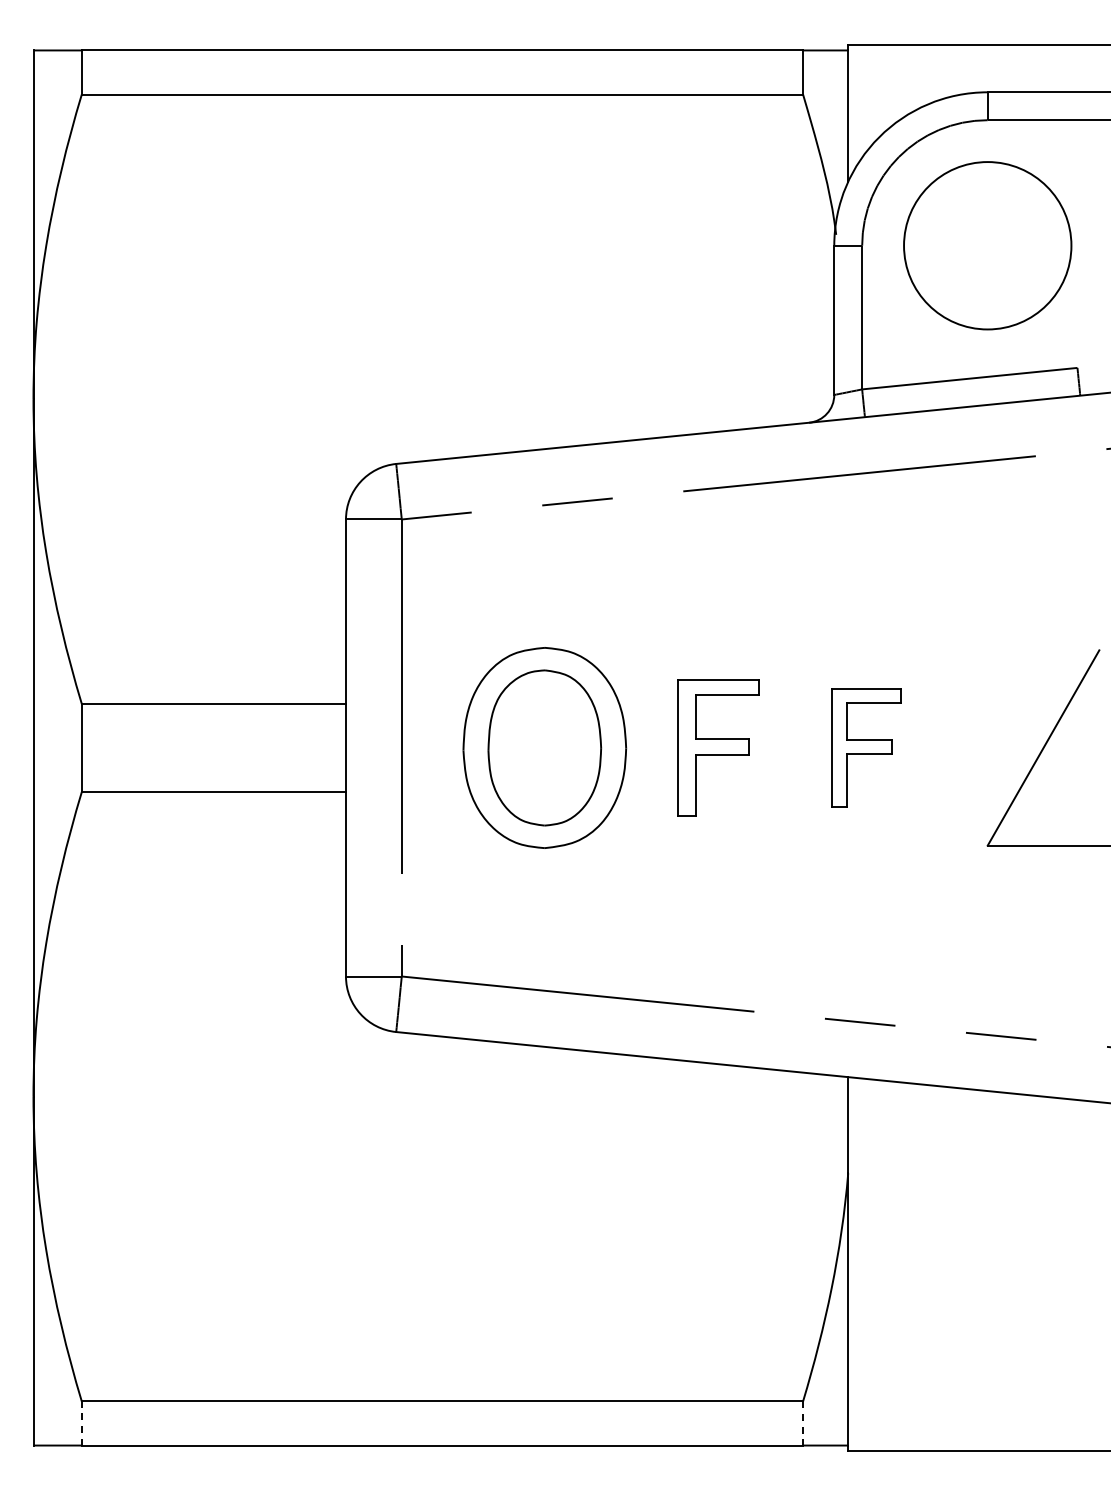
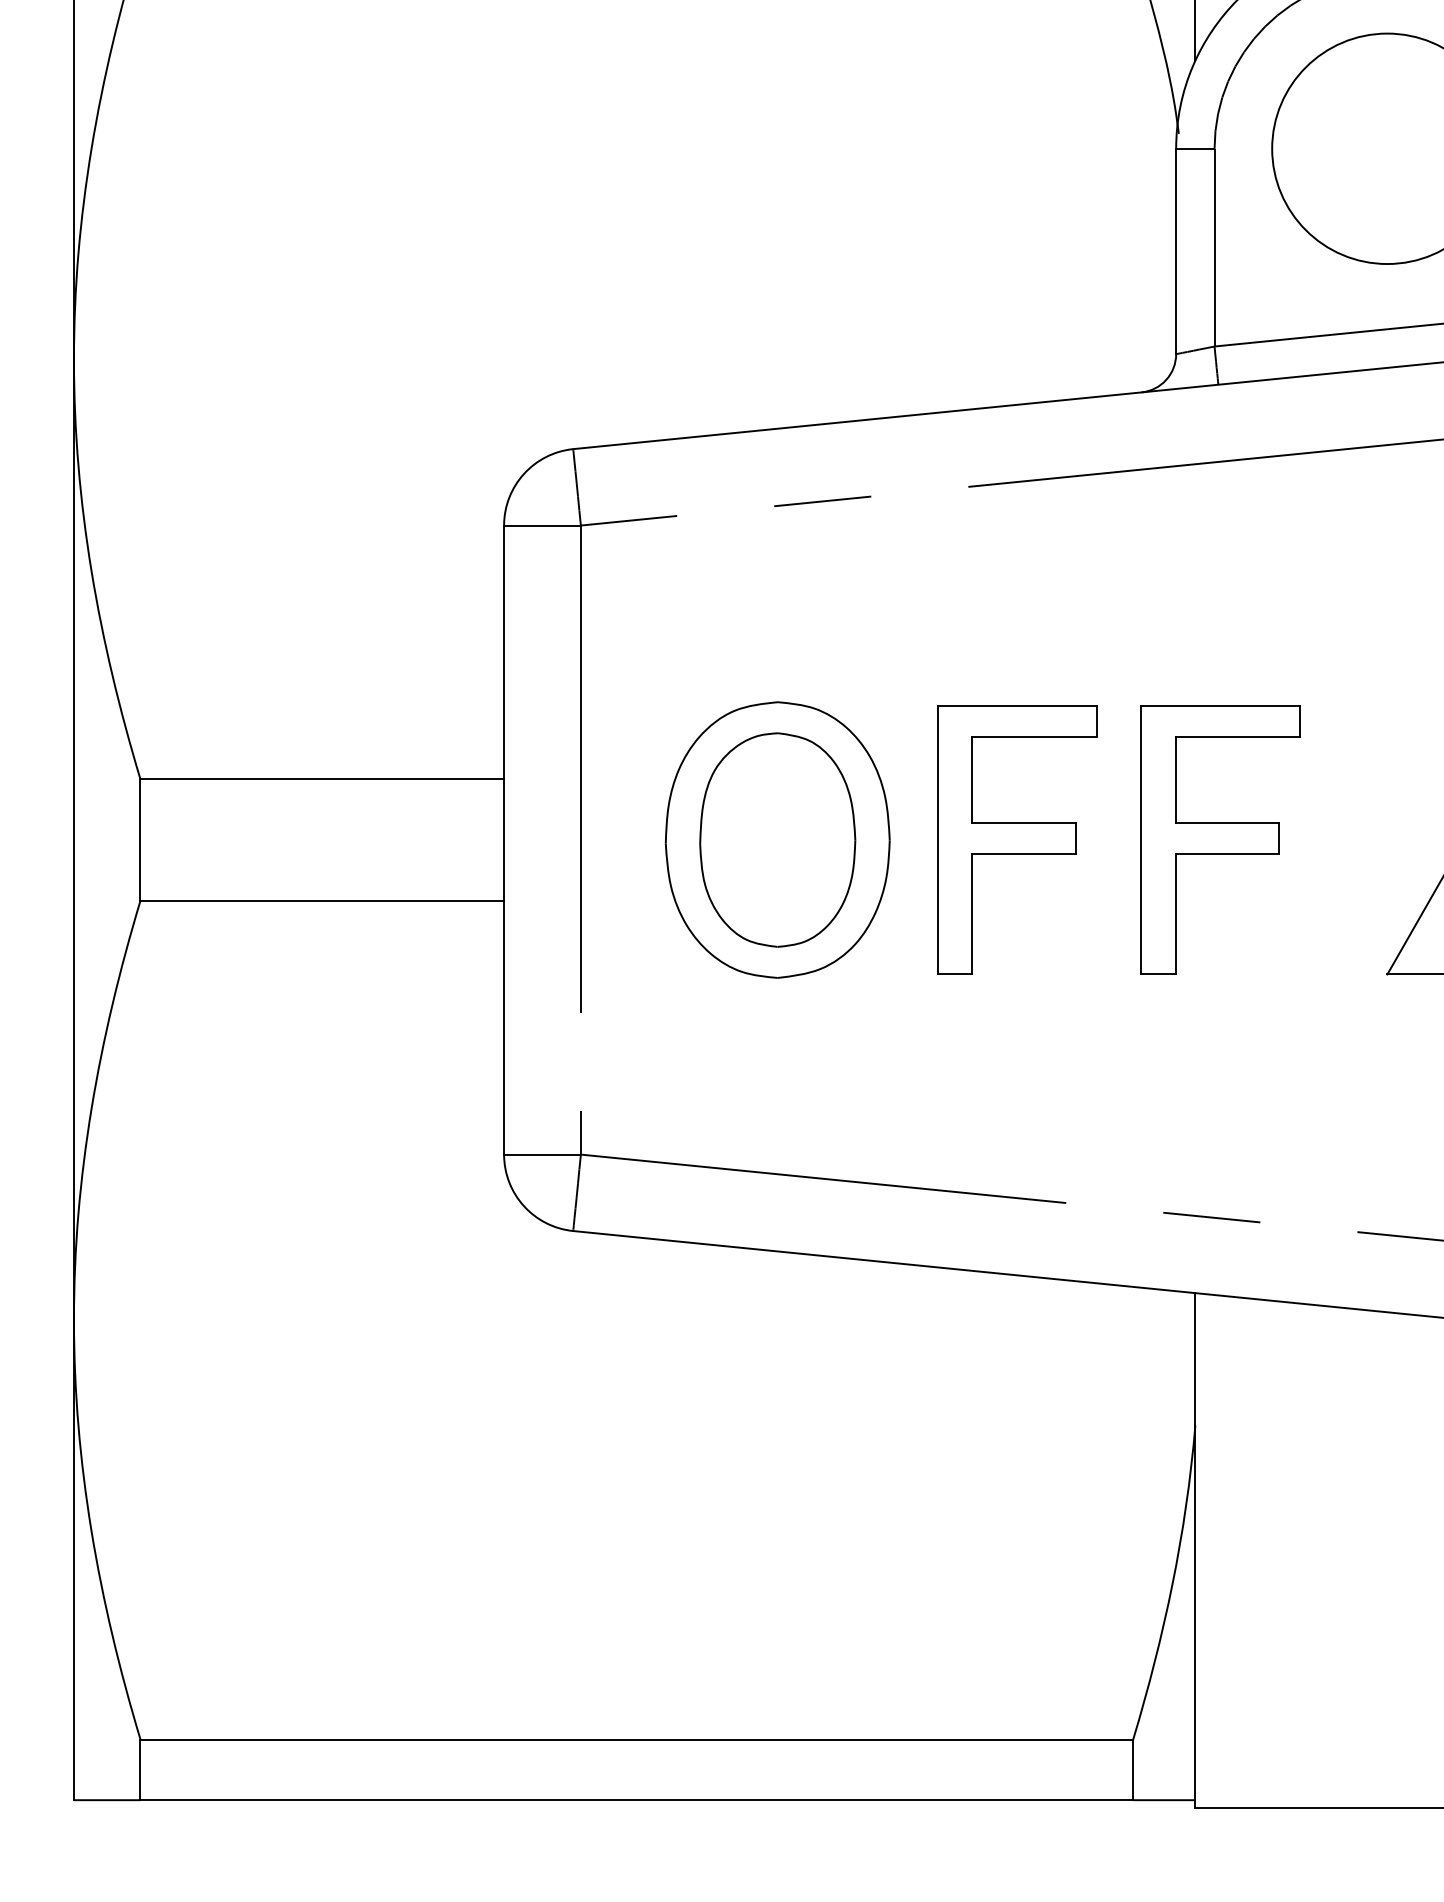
part: (718, 747) -> (1016, 839), size x1.43
part: (866, 747) -> (1220, 839), size x1.67
line: (81, 1423) -> (140, 1769), dashed -> solid
line: (803, 1423) -> (1133, 1769), dashed -> solid

